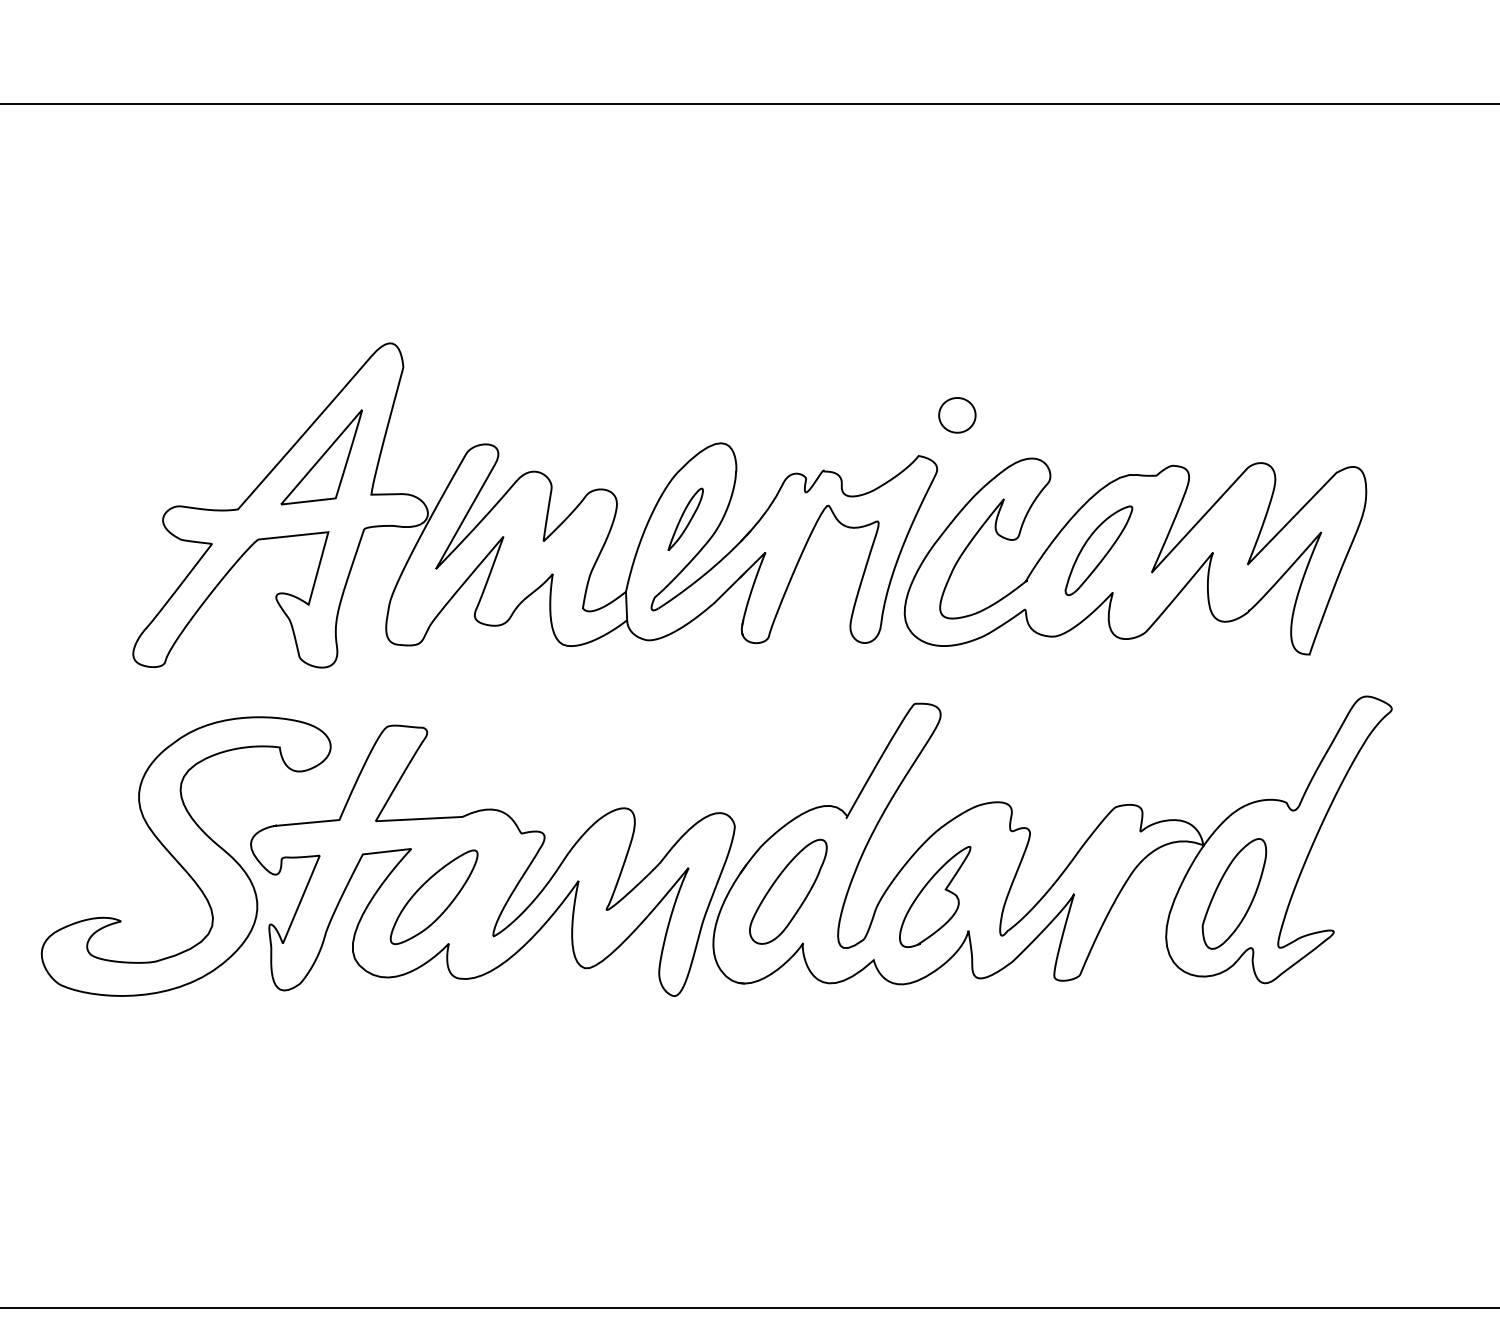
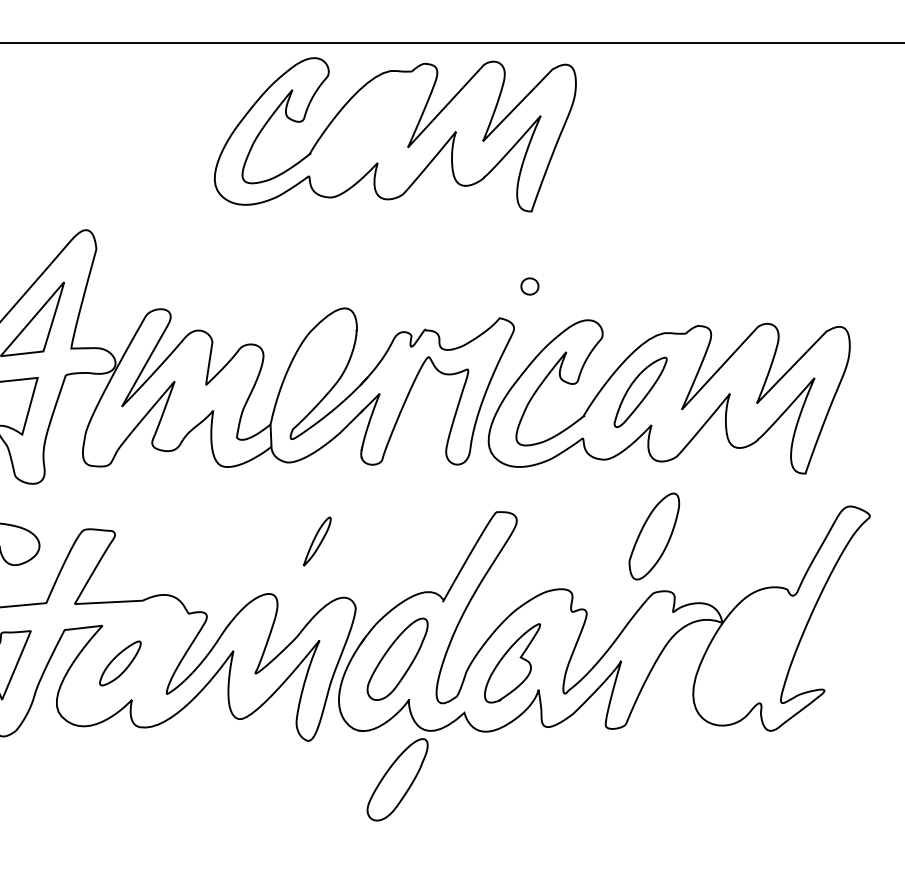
part: (785, 221) -> (395, 134), added
part: (957, 415) -> (529, 286), size x0.6
part: (685, 518) -> (317, 540), moved
part: (1234, 893) -> (654, 536), moved
part: (433, 896) -> (119, 662), size x0.6
part: (788, 1045) -> (397, 779), added

